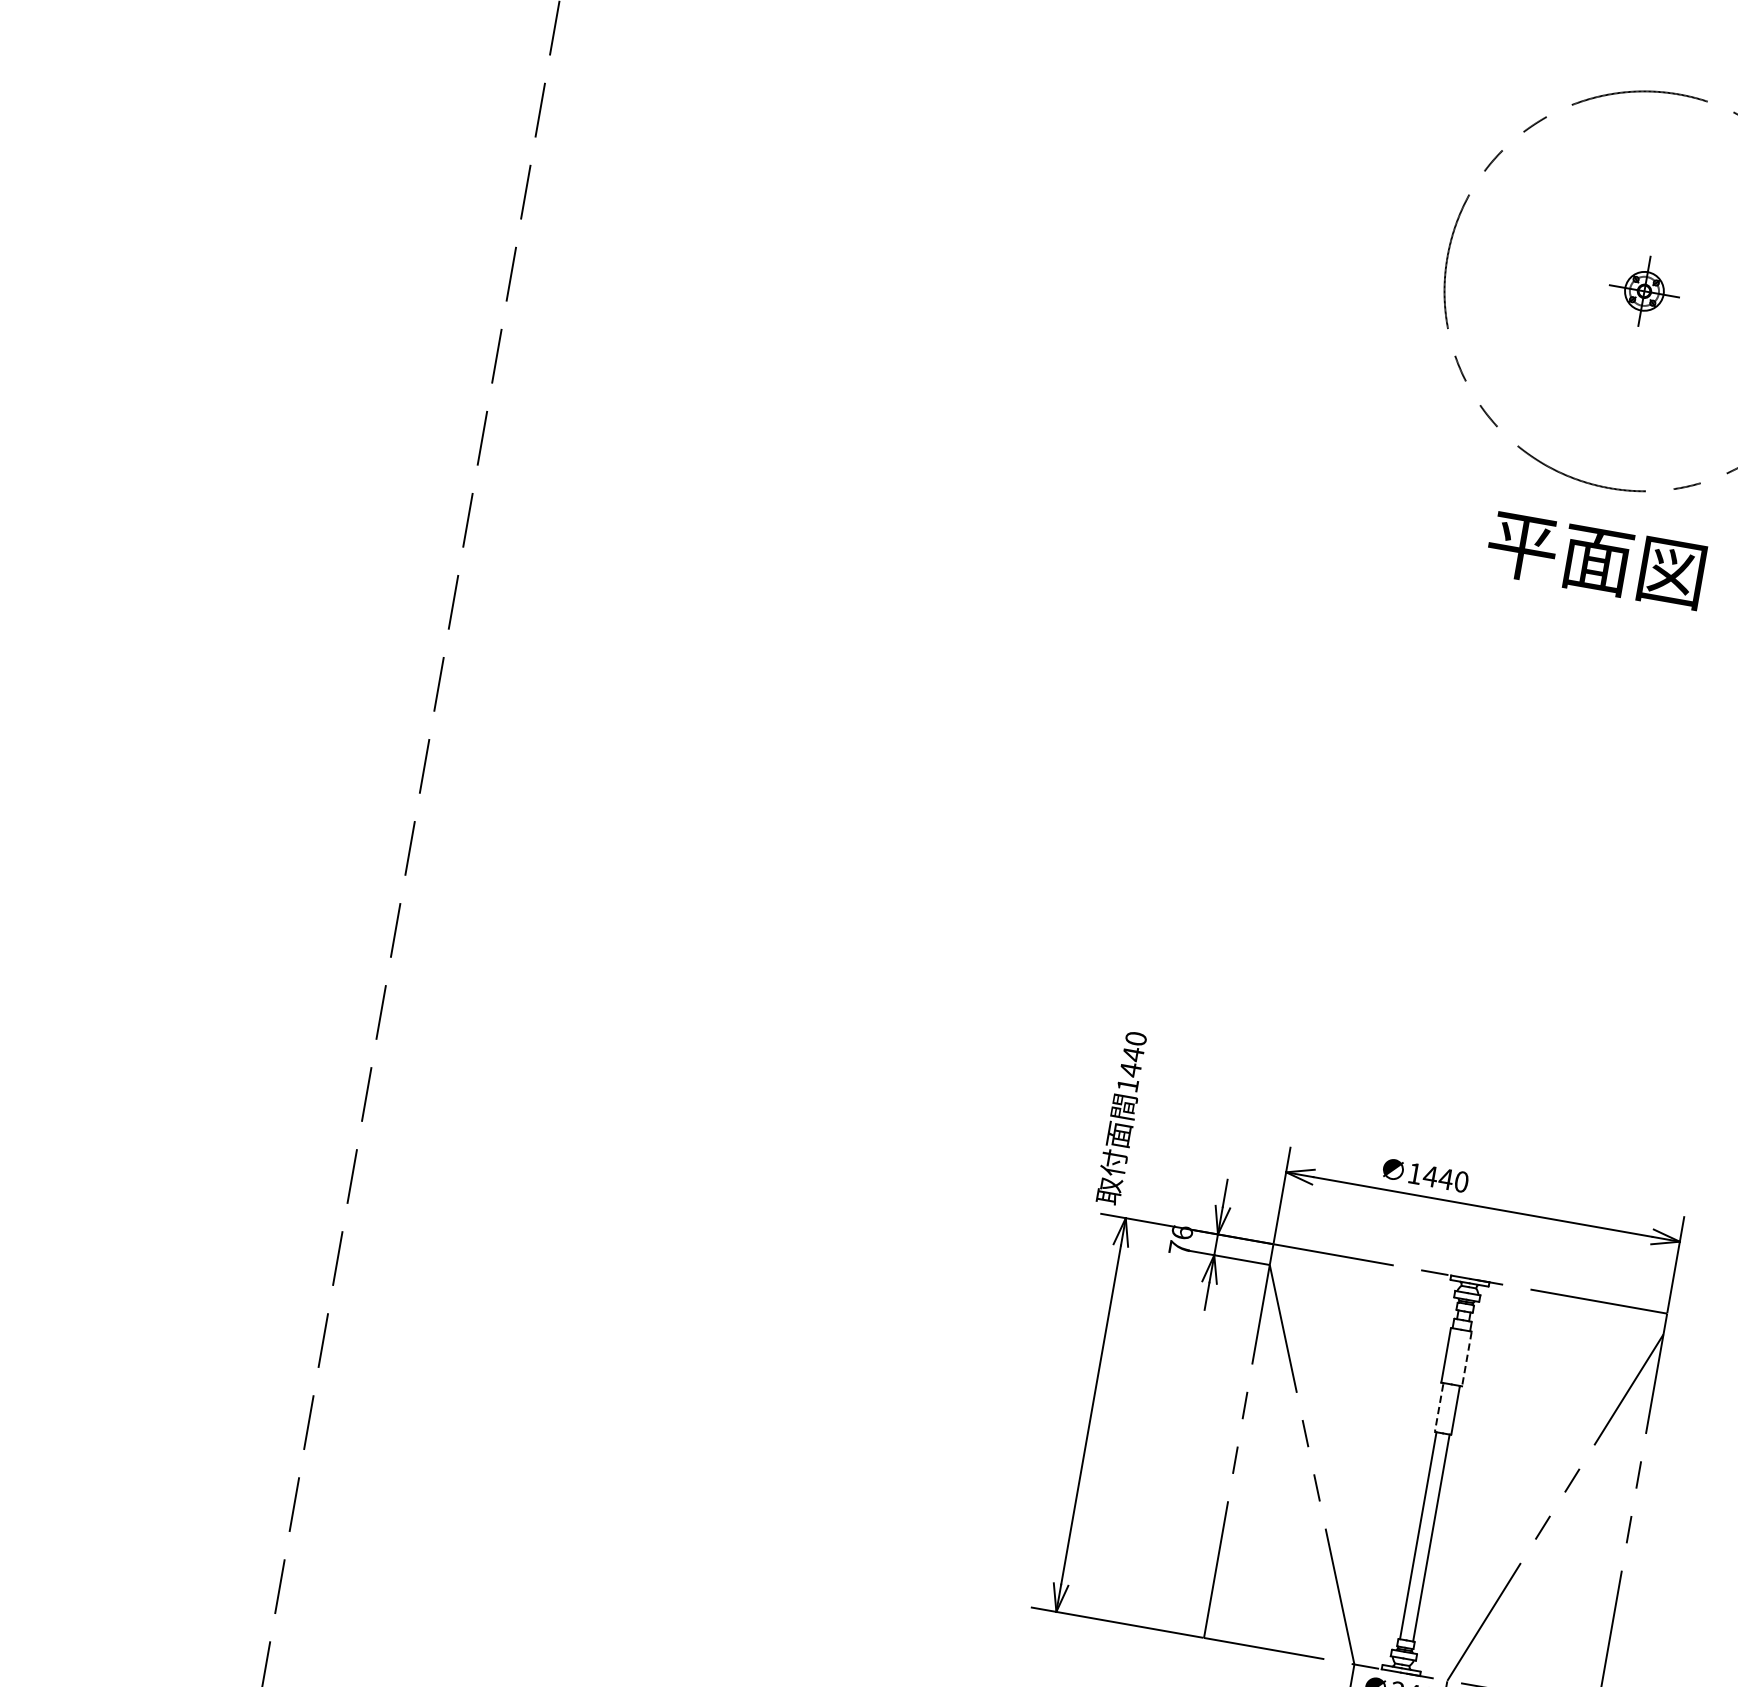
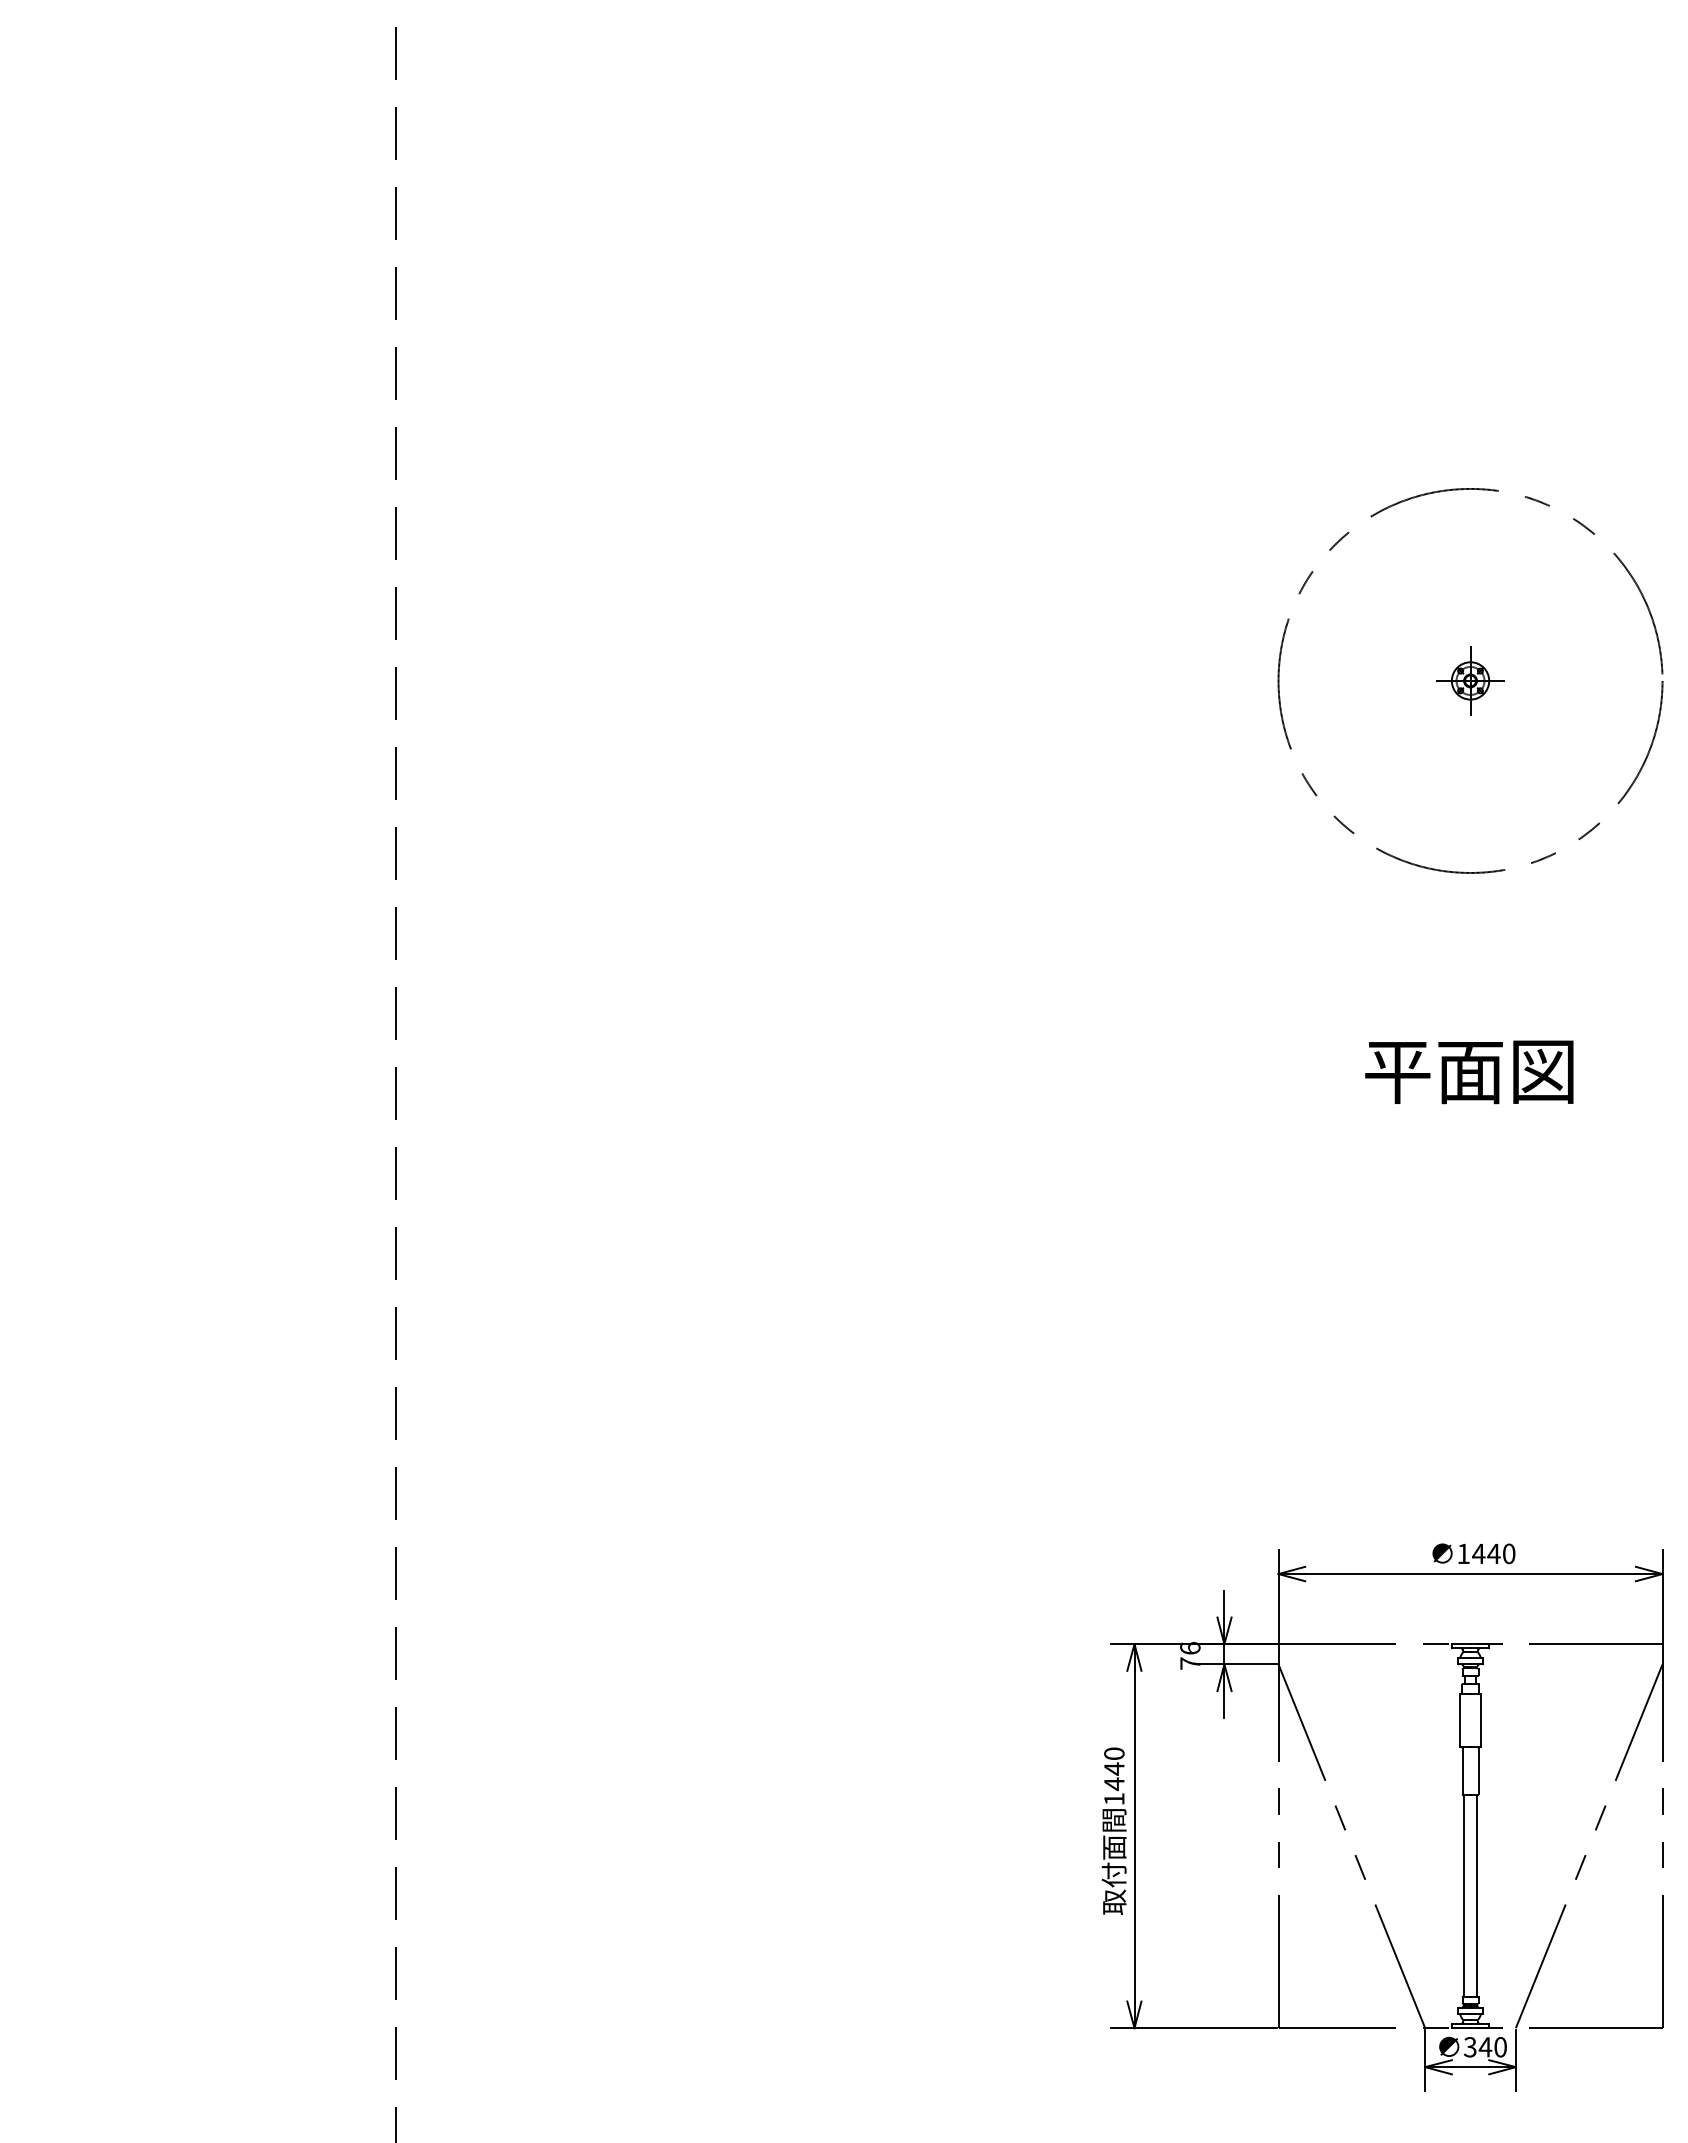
text: (1595, 560) -> (1469, 1072), moved
text: (1121, 1117) -> (1113, 1830), moved
text: (1425, 1175) -> (1473, 1553), moved
line: (1466, 1360) -> (1480, 1721), dashed -> solid
line: (1439, 1408) -> (1462, 1771), dashed -> solid

